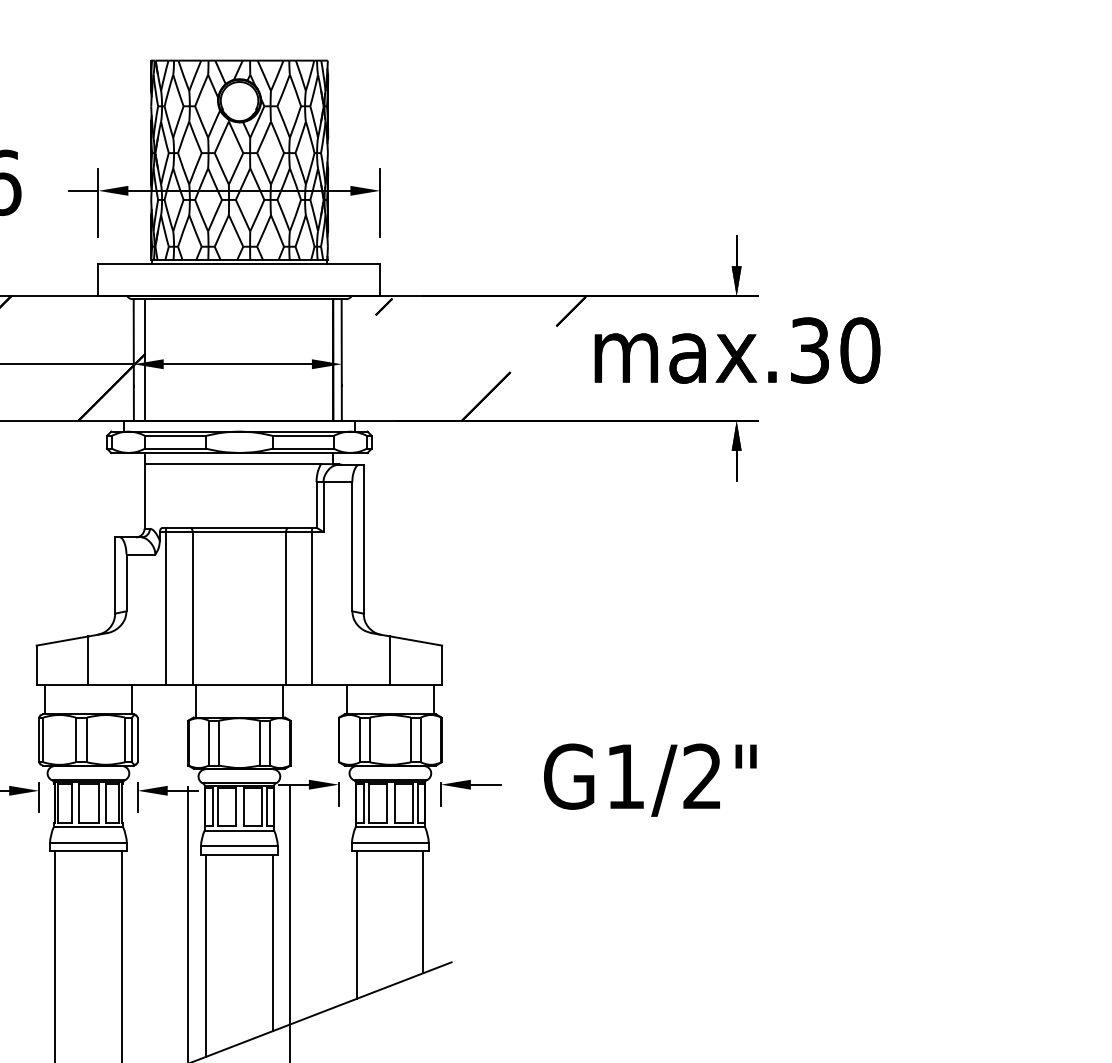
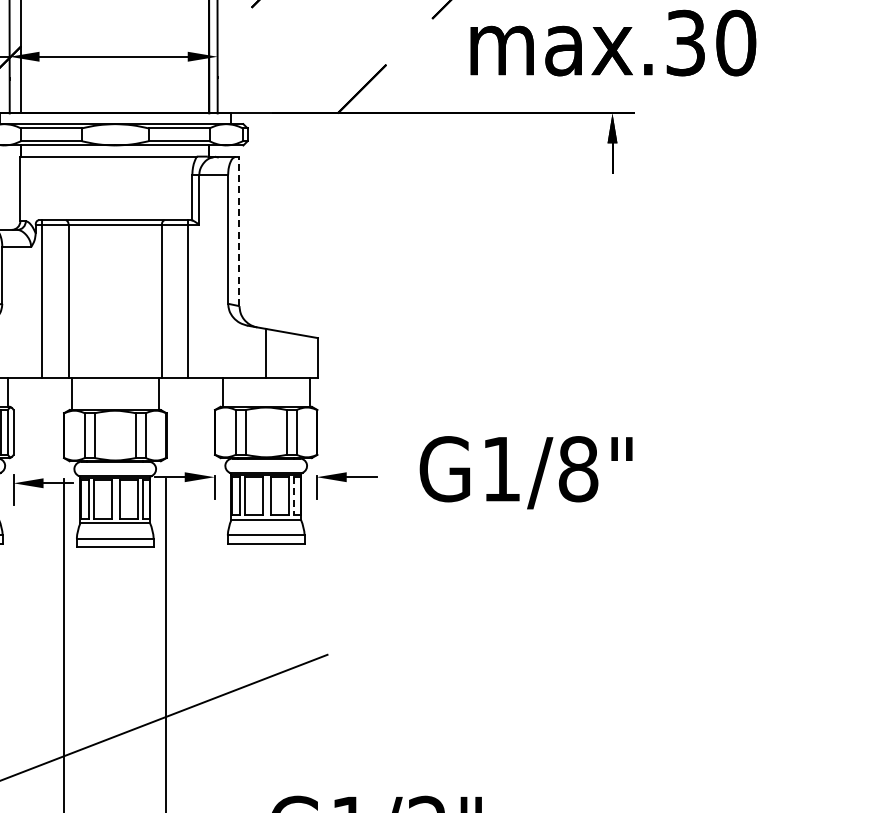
line: (363, 538) -> (239, 231), solid -> dashed
text: (702, 776) -> (578, 469), G1/2" -> G1/8"
line: (418, 804) -> (294, 497), solid -> dashed
line: (423, 912) -> (299, 605), removed
line: (357, 924) -> (233, 617), removed
line: (272, 942) -> (148, 635), removed
line: (206, 955) -> (82, 648), removed

